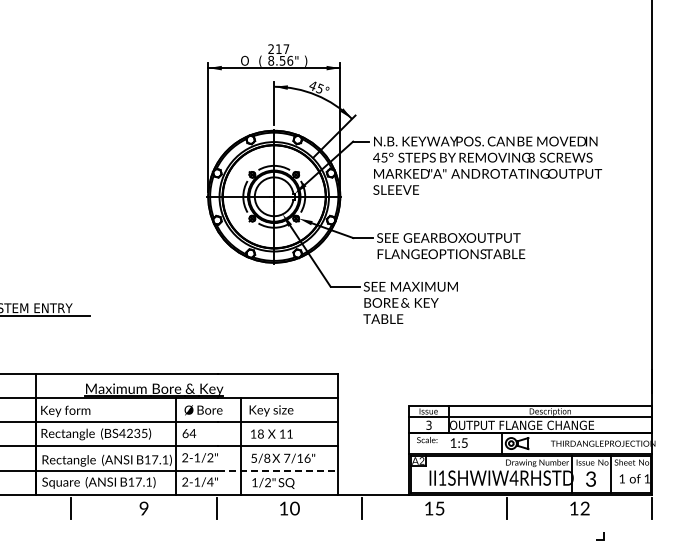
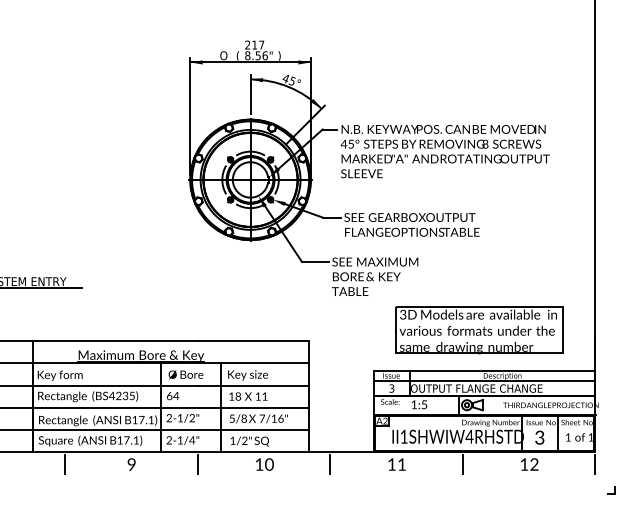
part: (524, 361) -> (479, 330), added
line: (278, 470) -> (254, 429), dashed -> solid
text: (440, 508) -> (402, 464), 15 -> 11
line: (603, 536) -> (614, 490), moved

